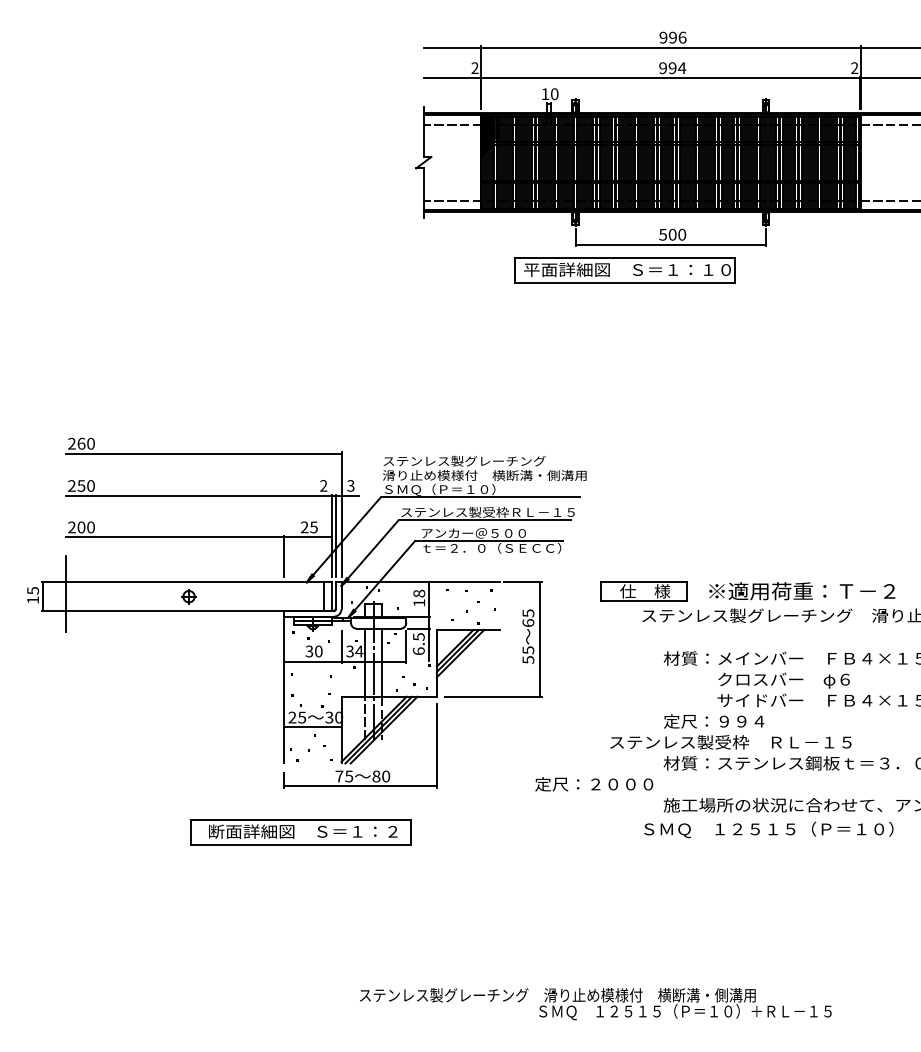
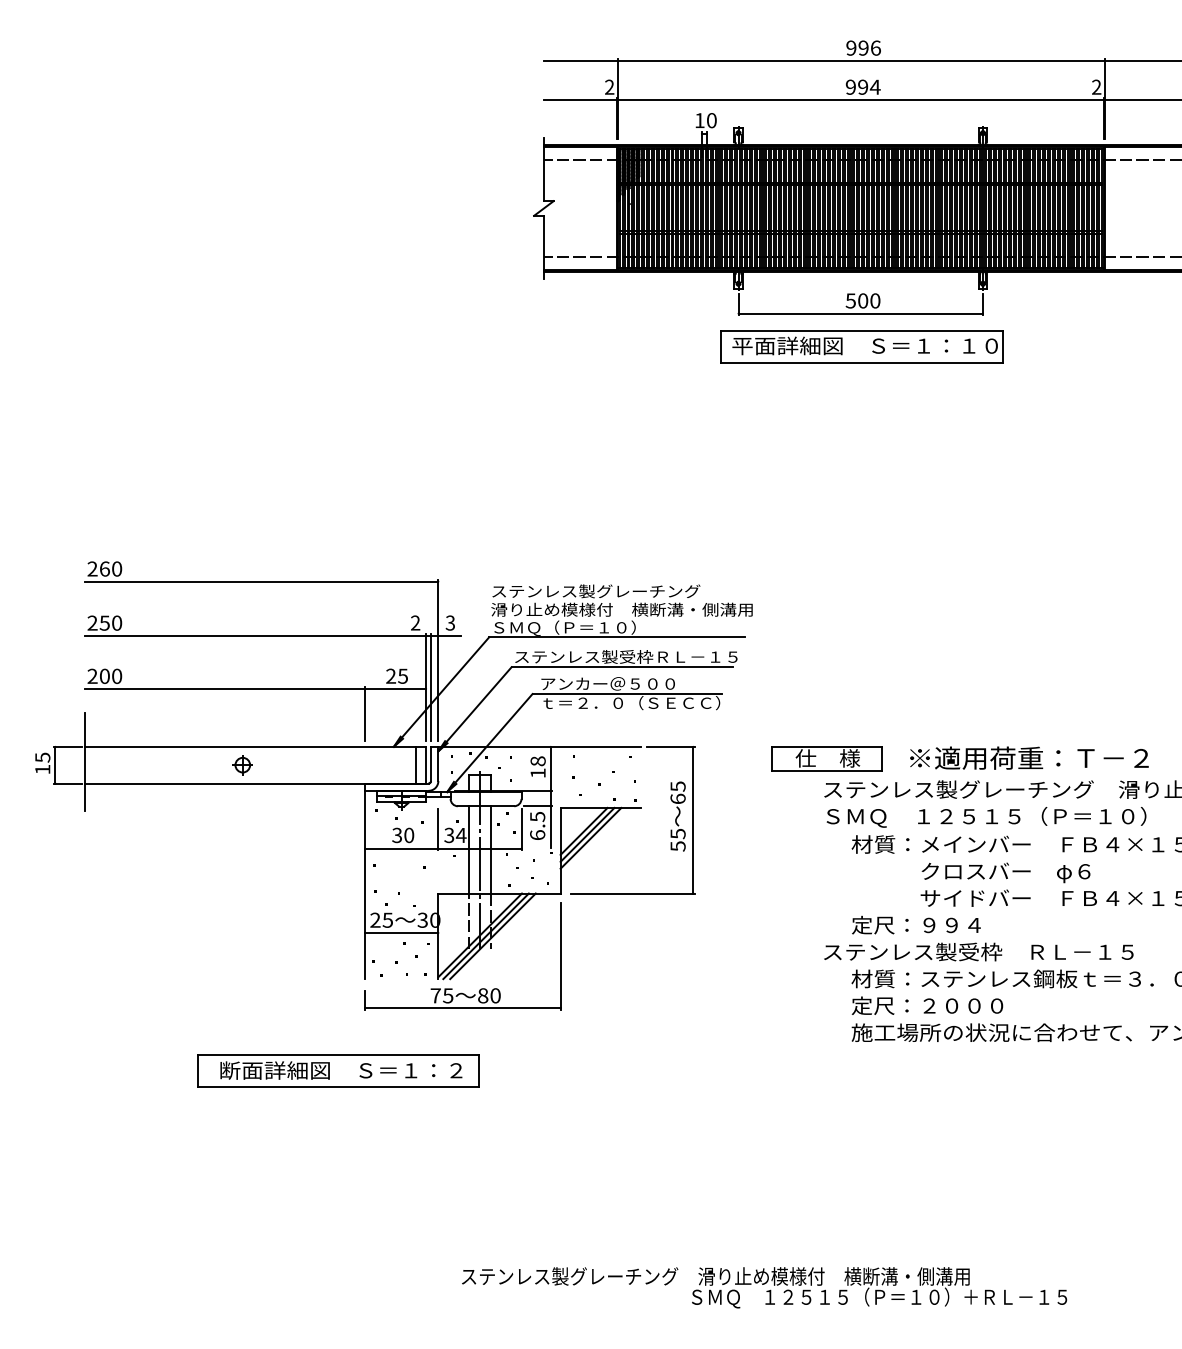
part: (624, 270) -> (861, 346), moved
text: (730, 741) -> (978, 951), moved
text: (594, 784) -> (927, 1005), moved
text: (768, 830) -> (986, 817), moved
part: (301, 831) -> (338, 1070), moved

